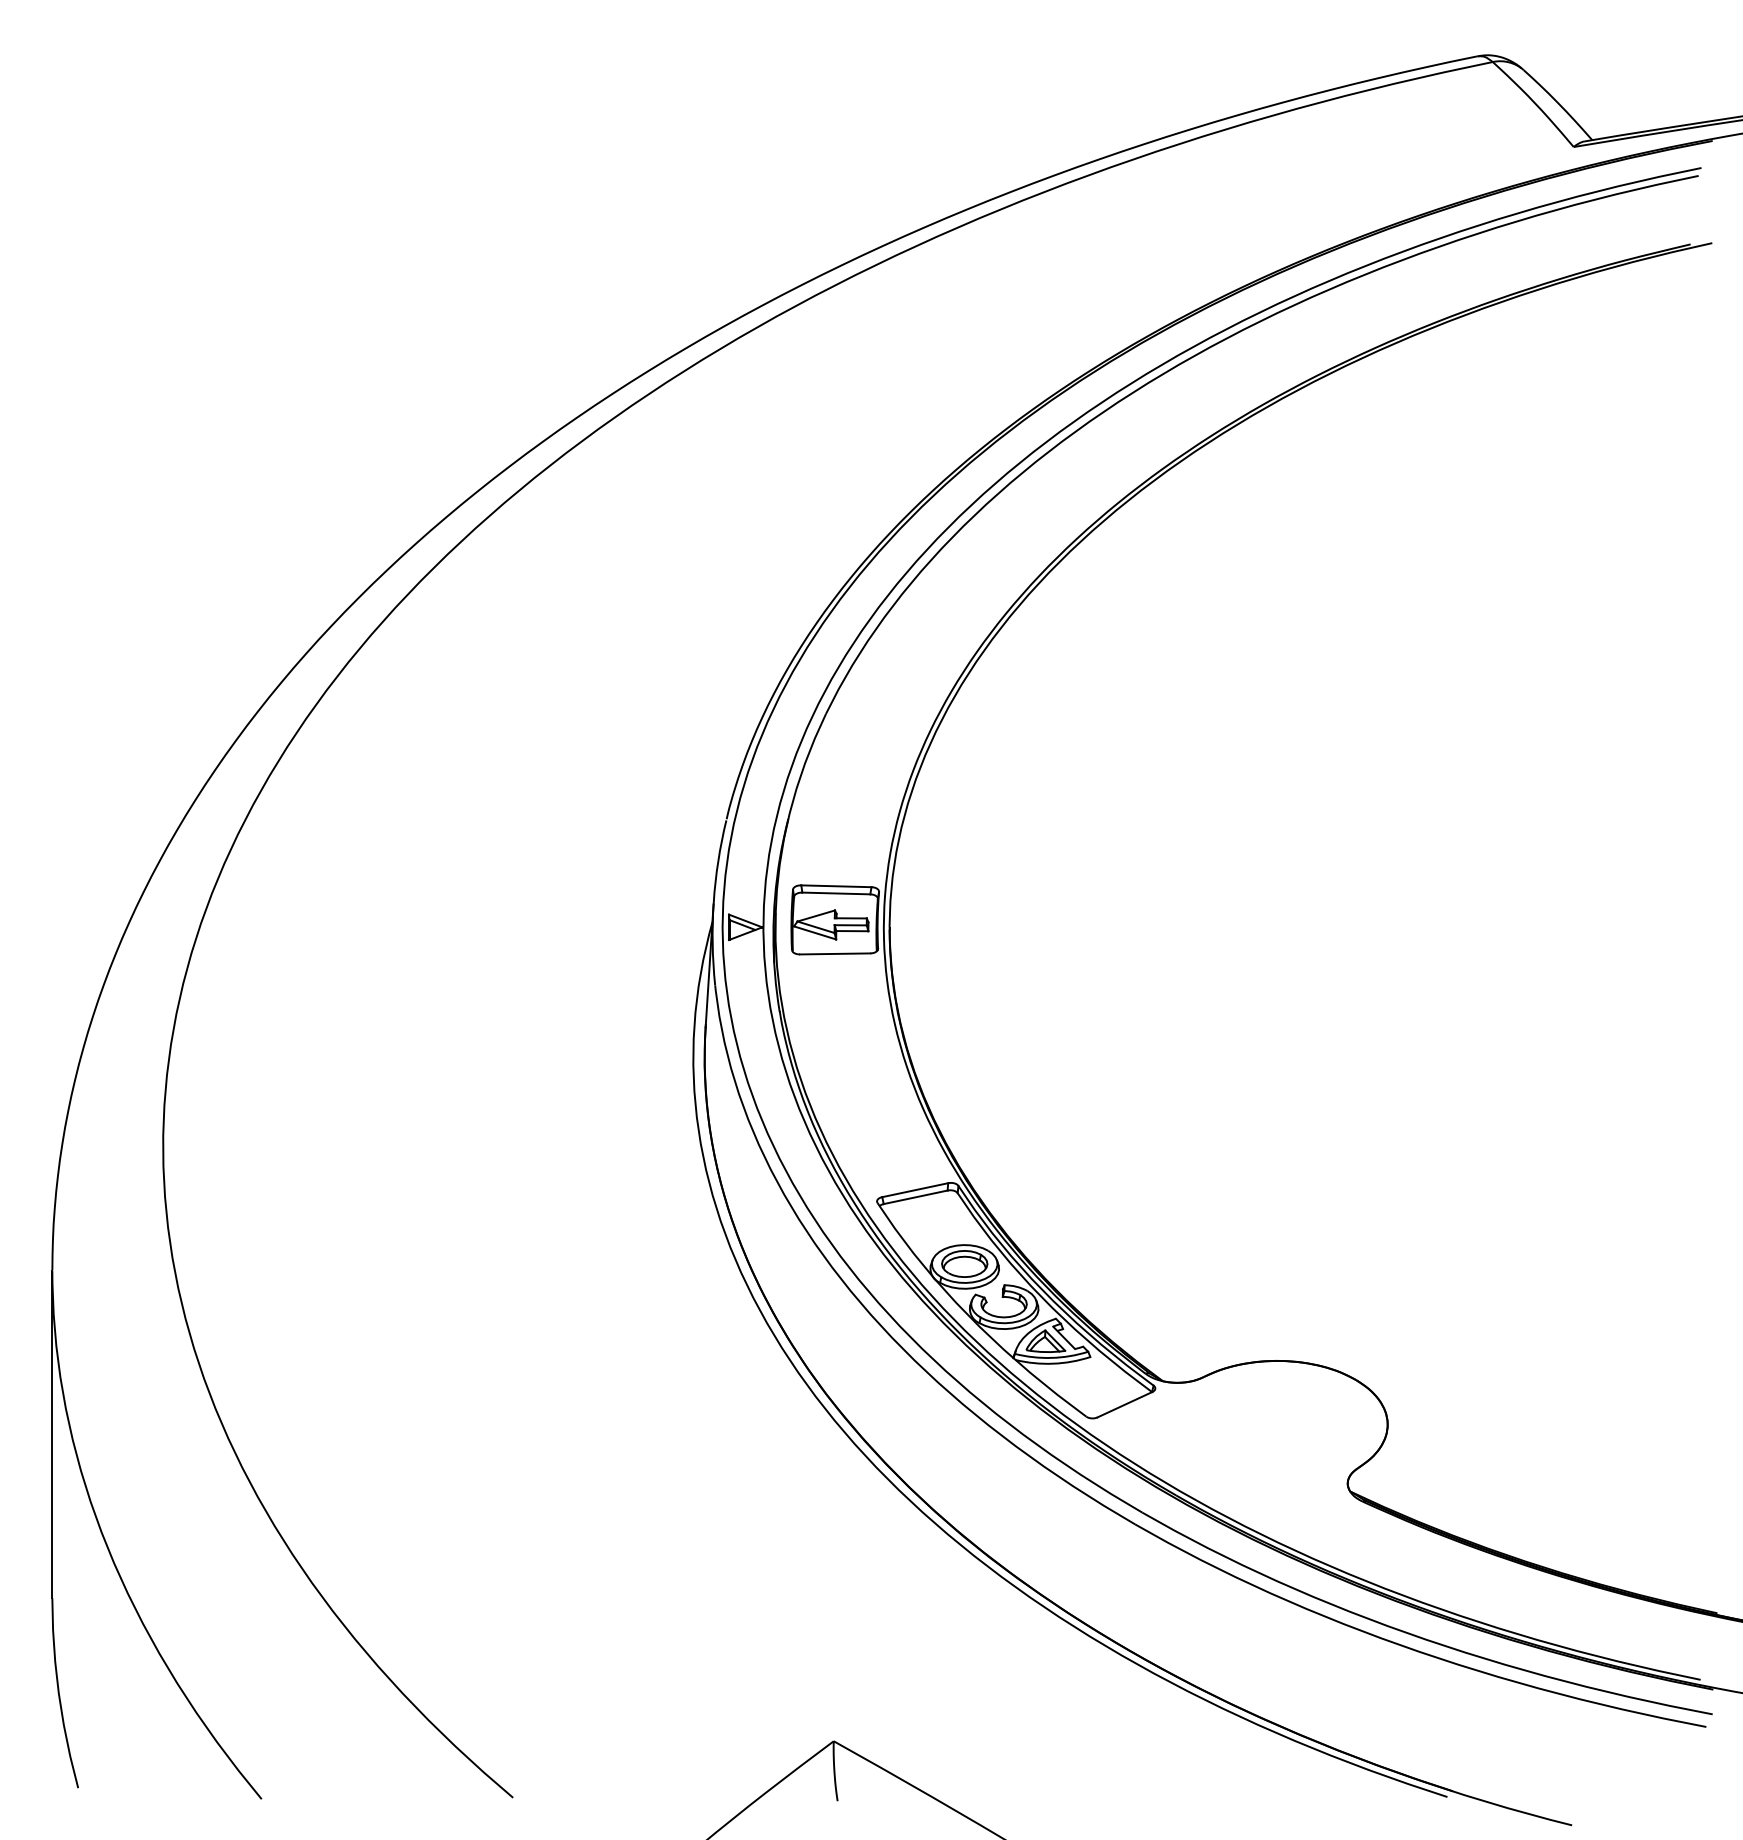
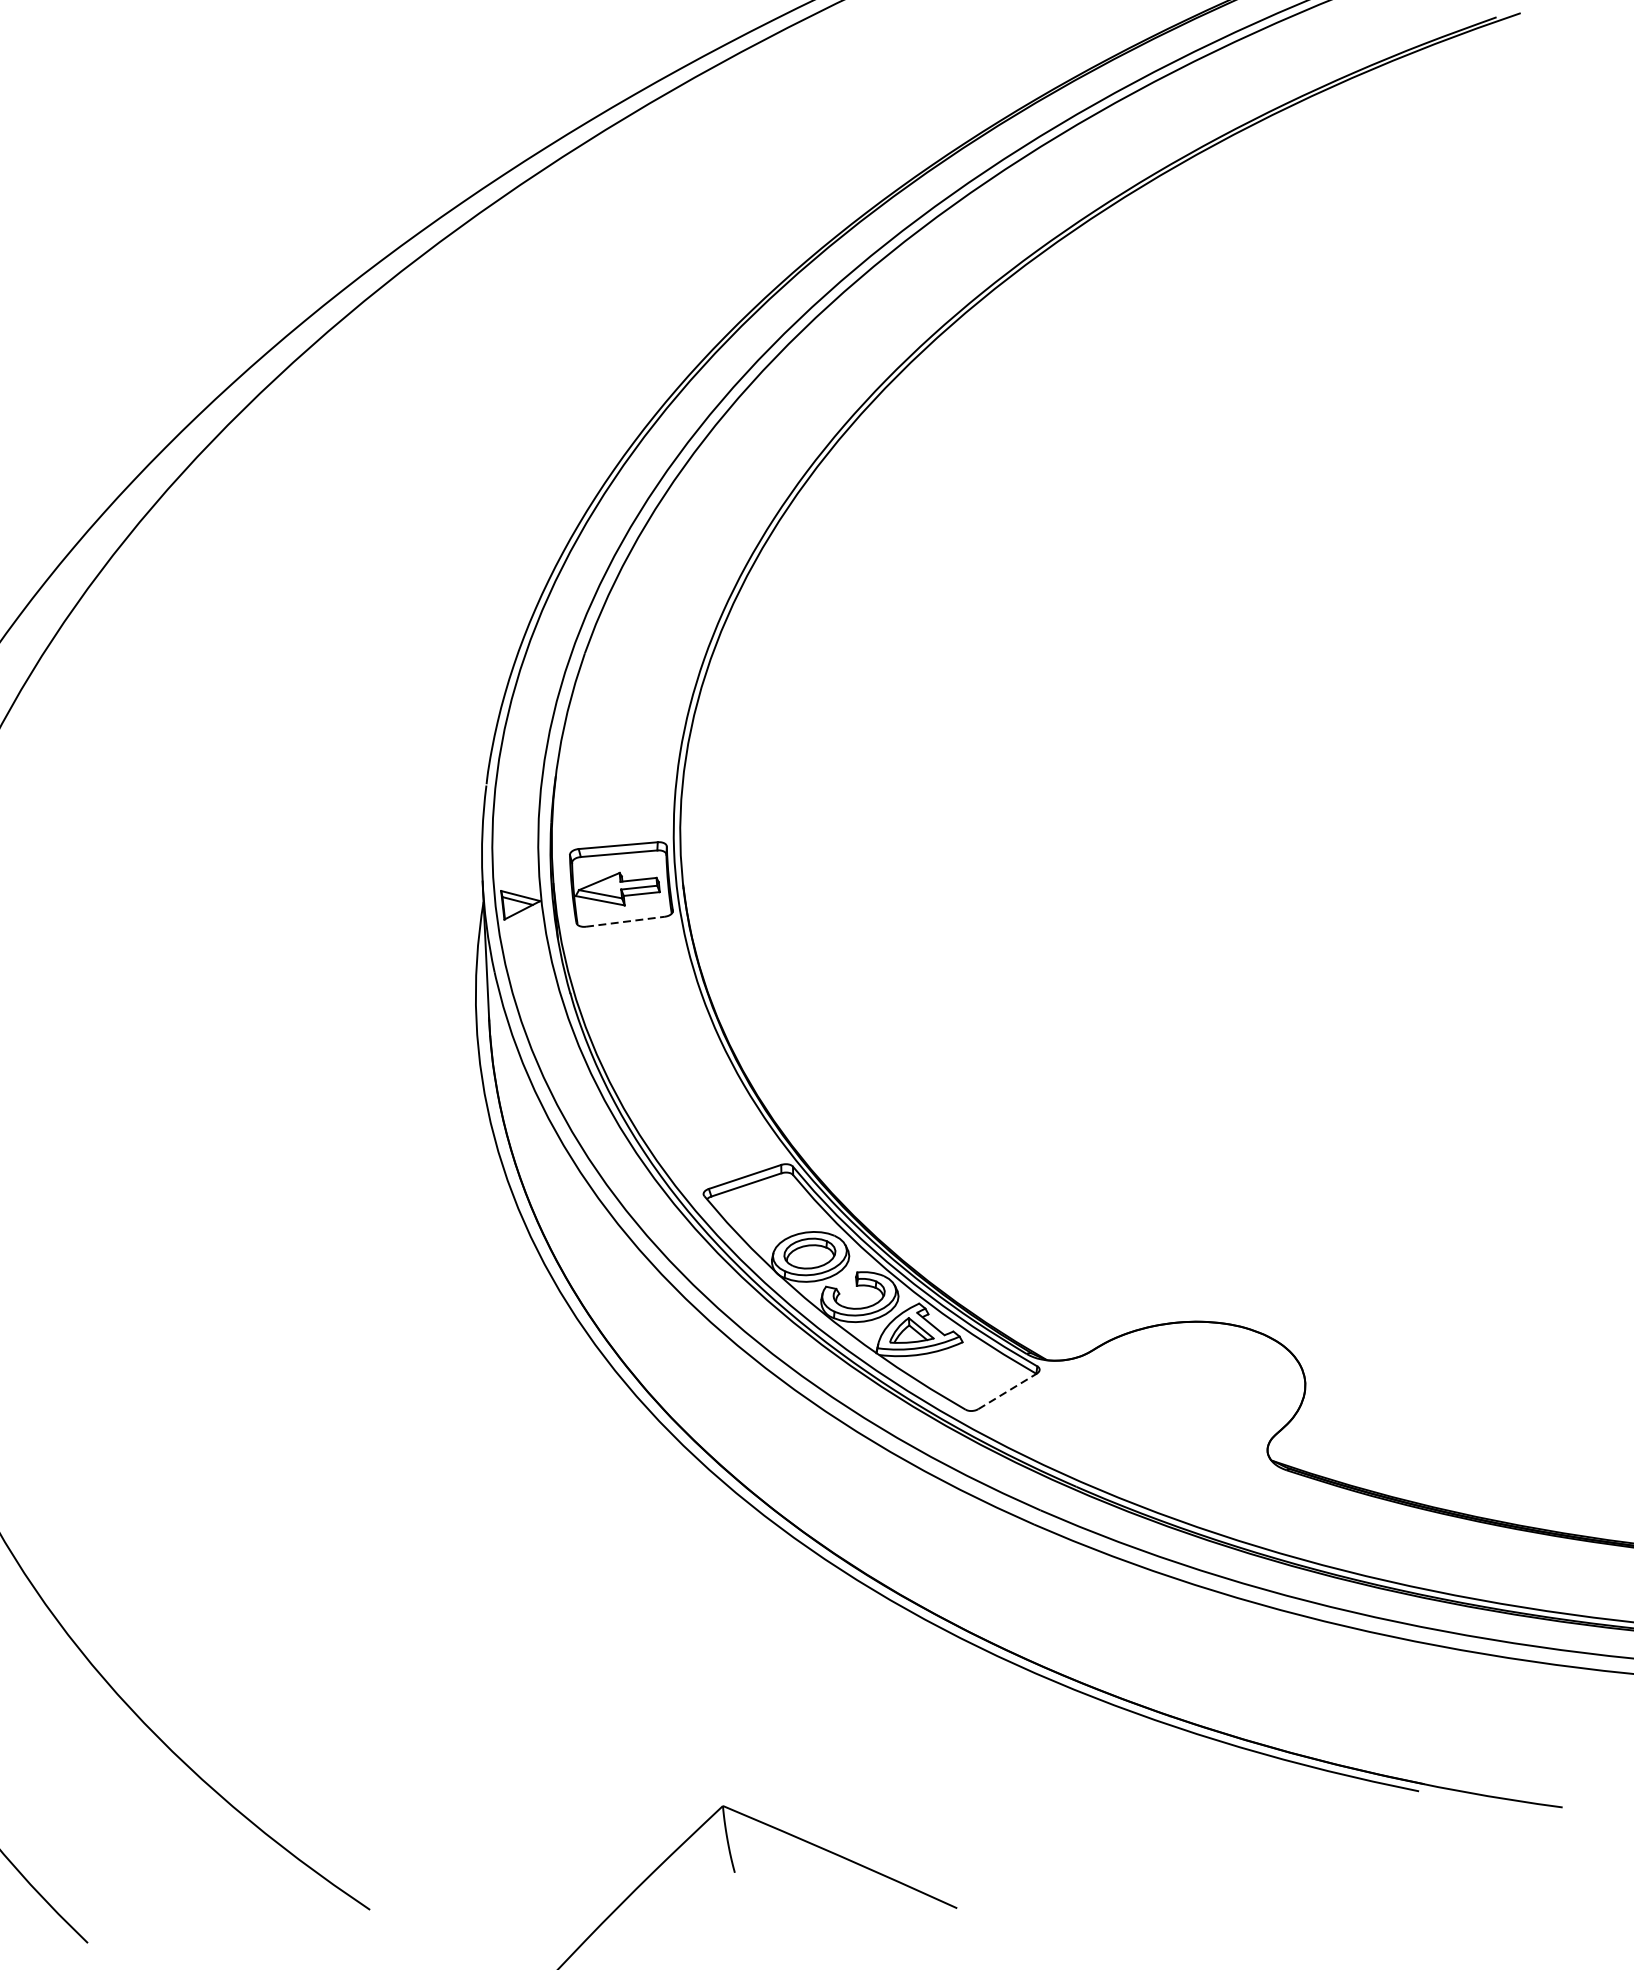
line: (835, 953) -> (625, 921), solid -> dashed
line: (1125, 1404) -> (1008, 1391), solid -> dashed

